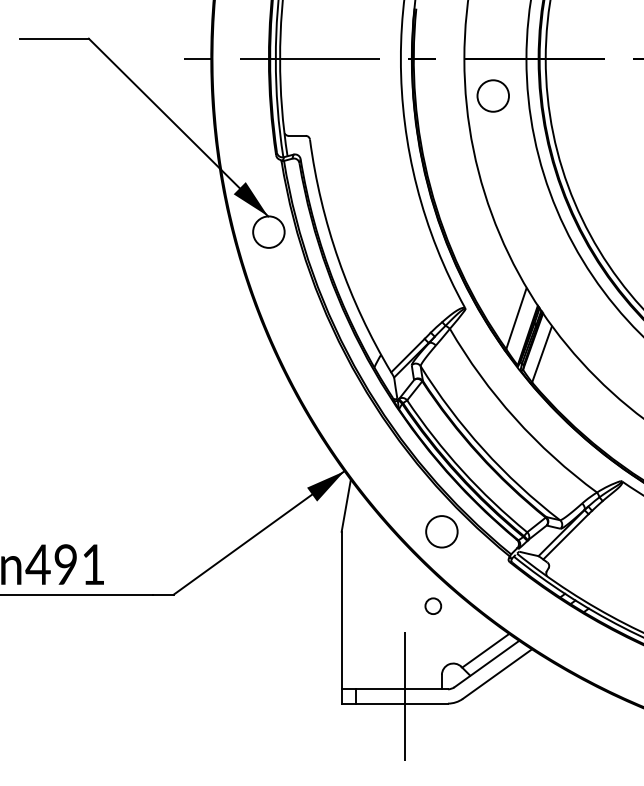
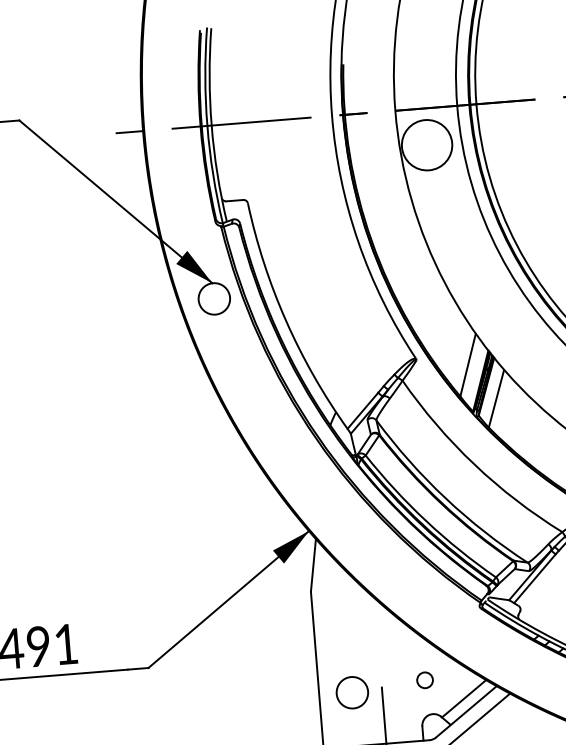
circle: (493, 95) -> (427, 144), size x1.6
circle: (441, 531) -> (351, 692), moved
circle: (433, 605) -> (425, 679), moved

